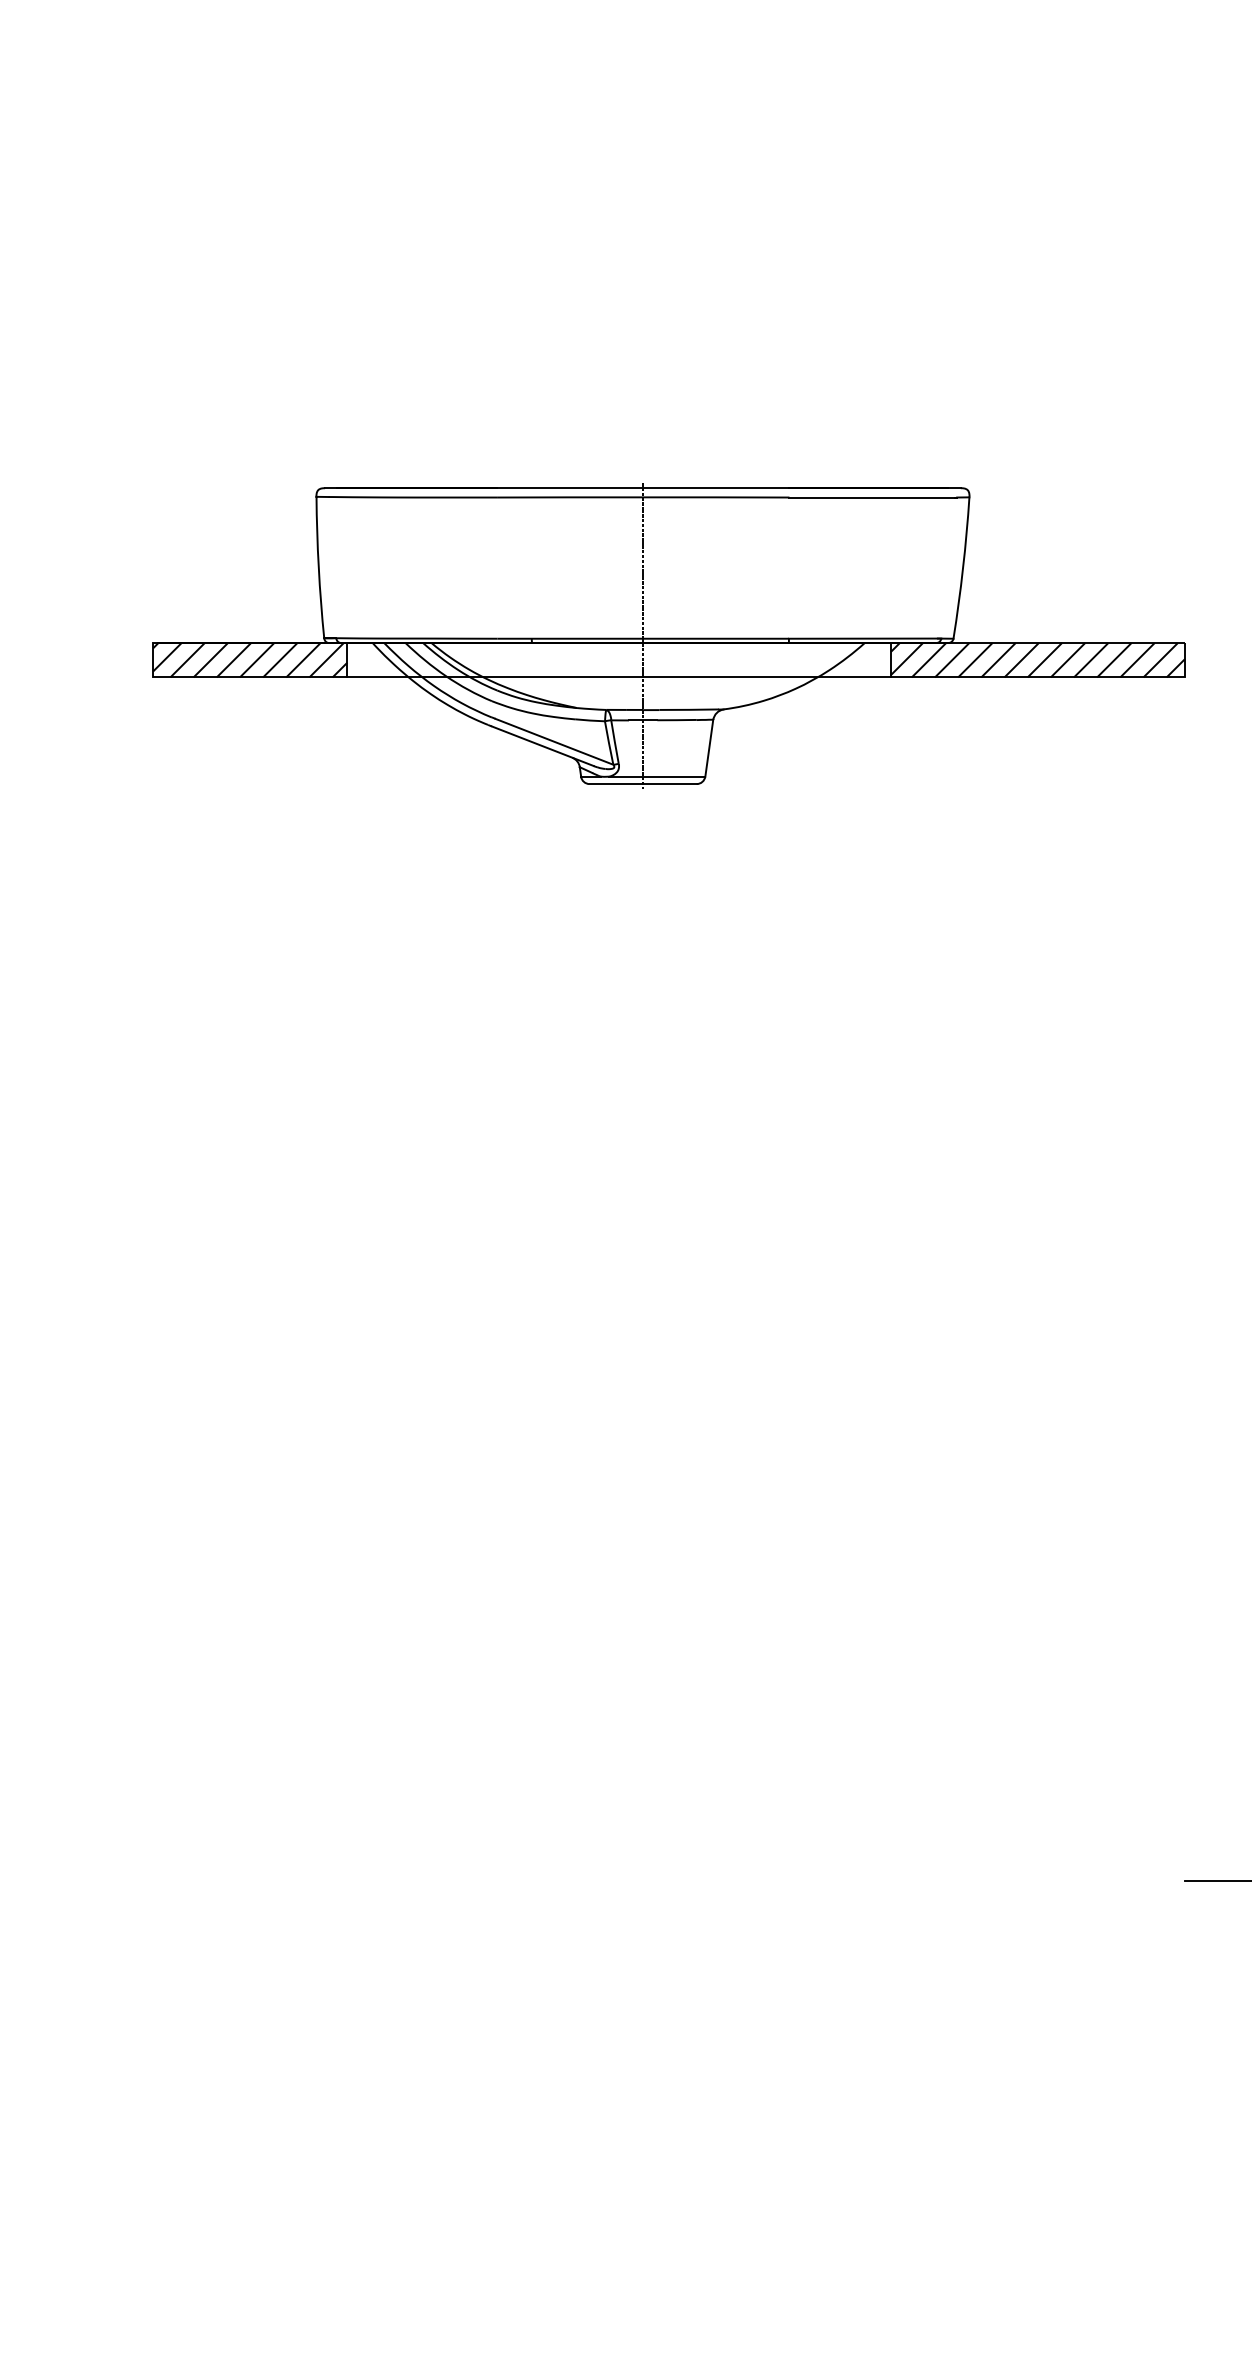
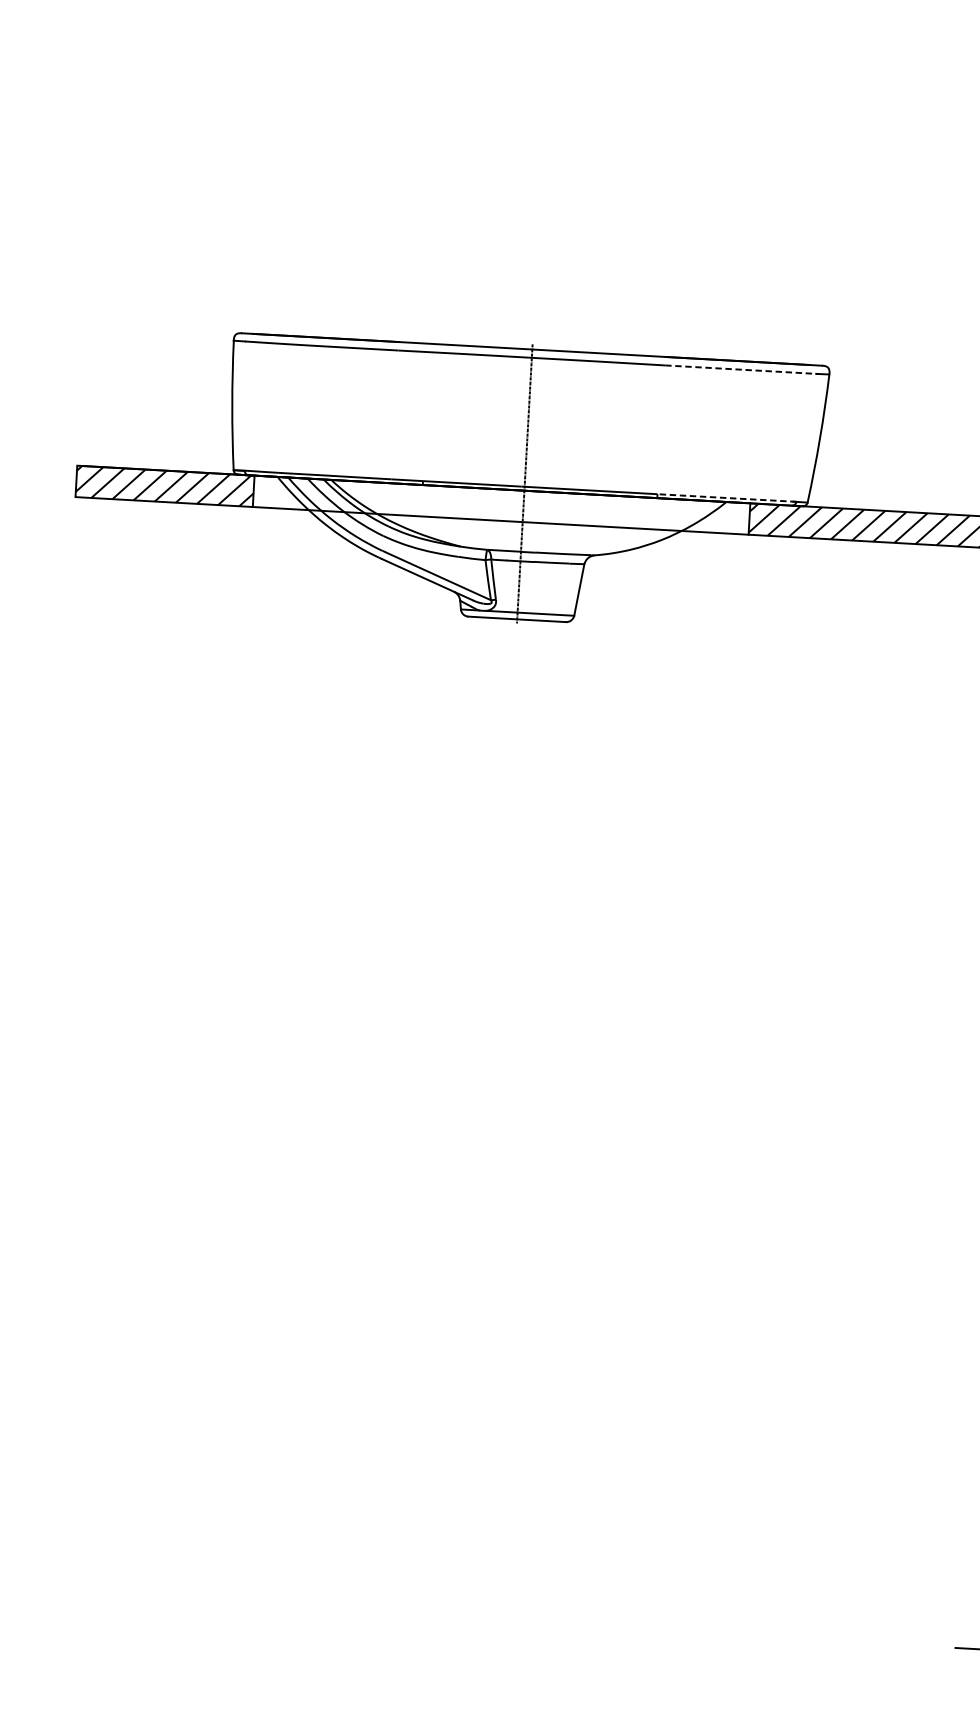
line: (873, 497) -> (741, 369), solid -> dashed
line: (864, 638) -> (726, 497), solid -> dashed

